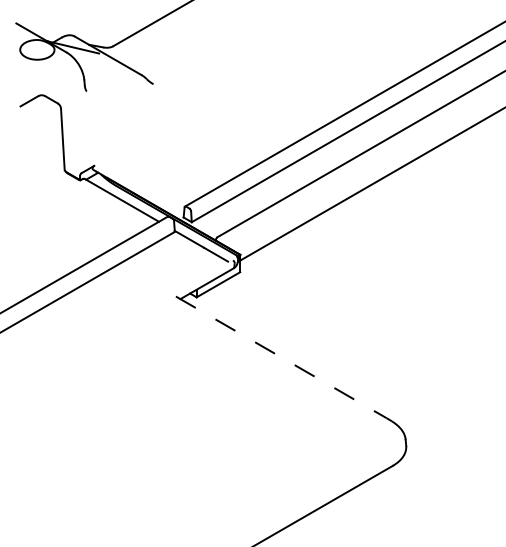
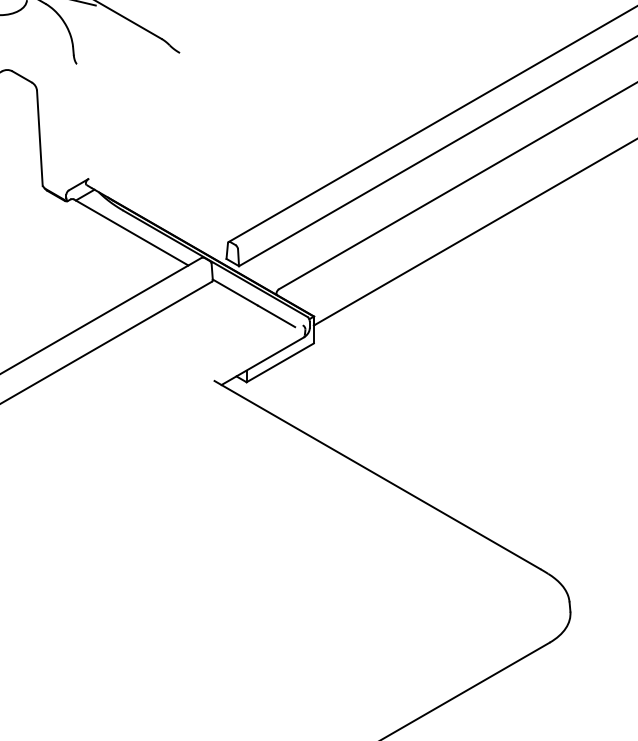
line: (281, 357) -> (377, 475), dashed -> solid

